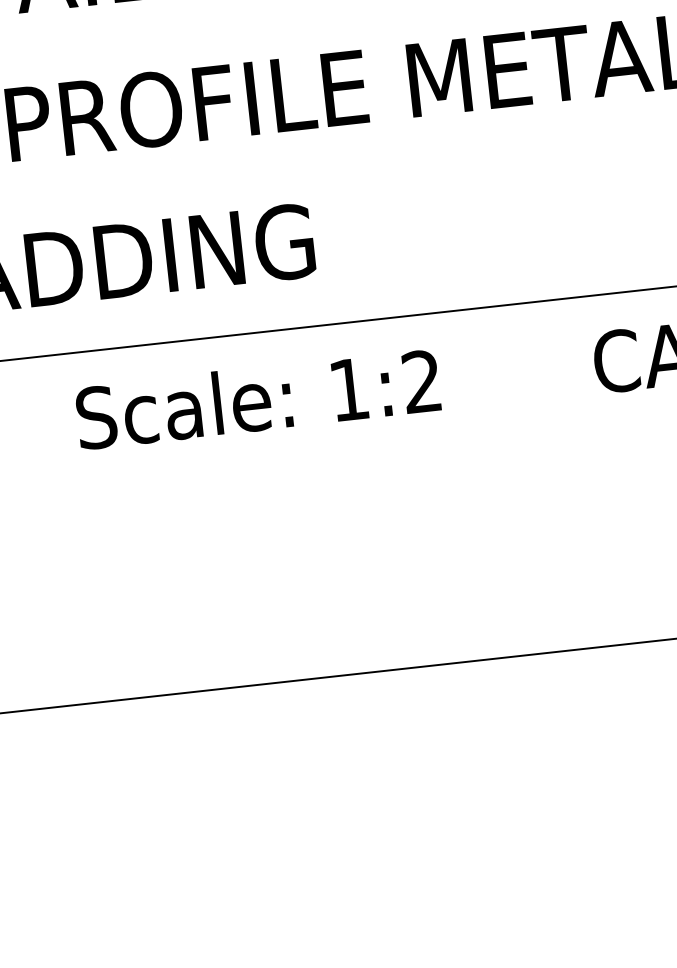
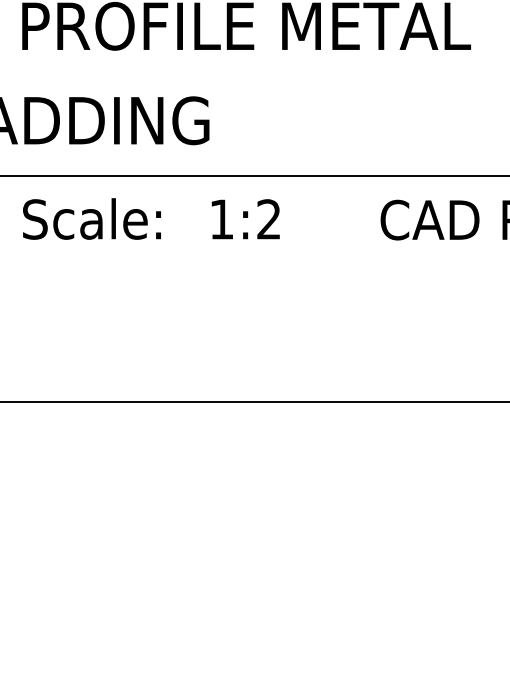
text: (183, 406) -> (91, 218), moved

